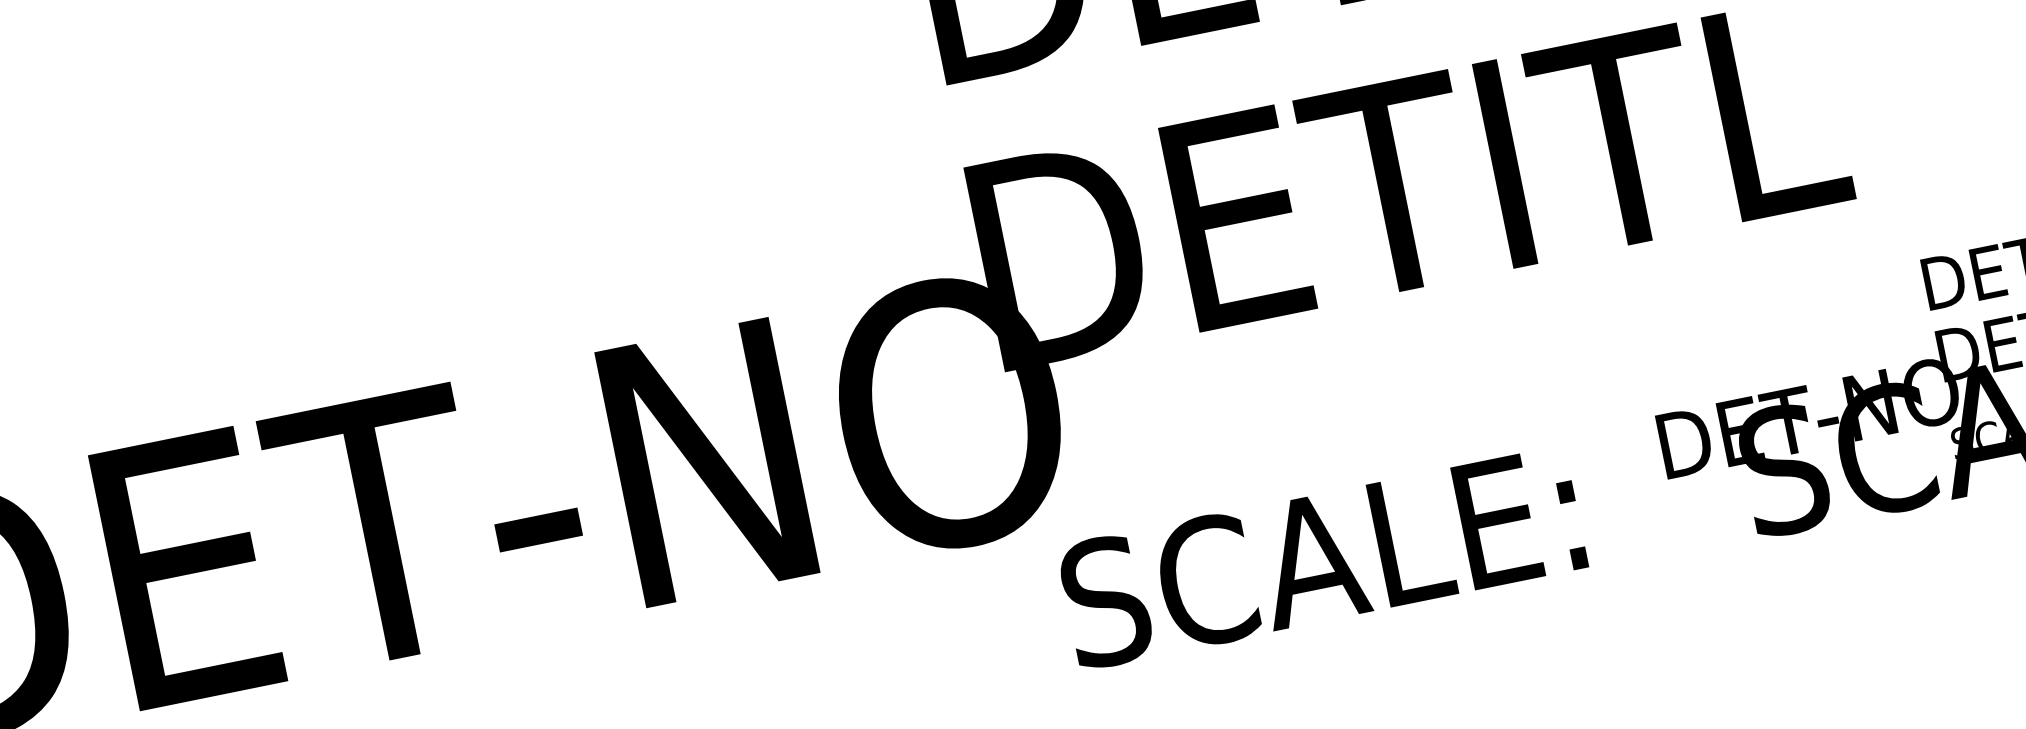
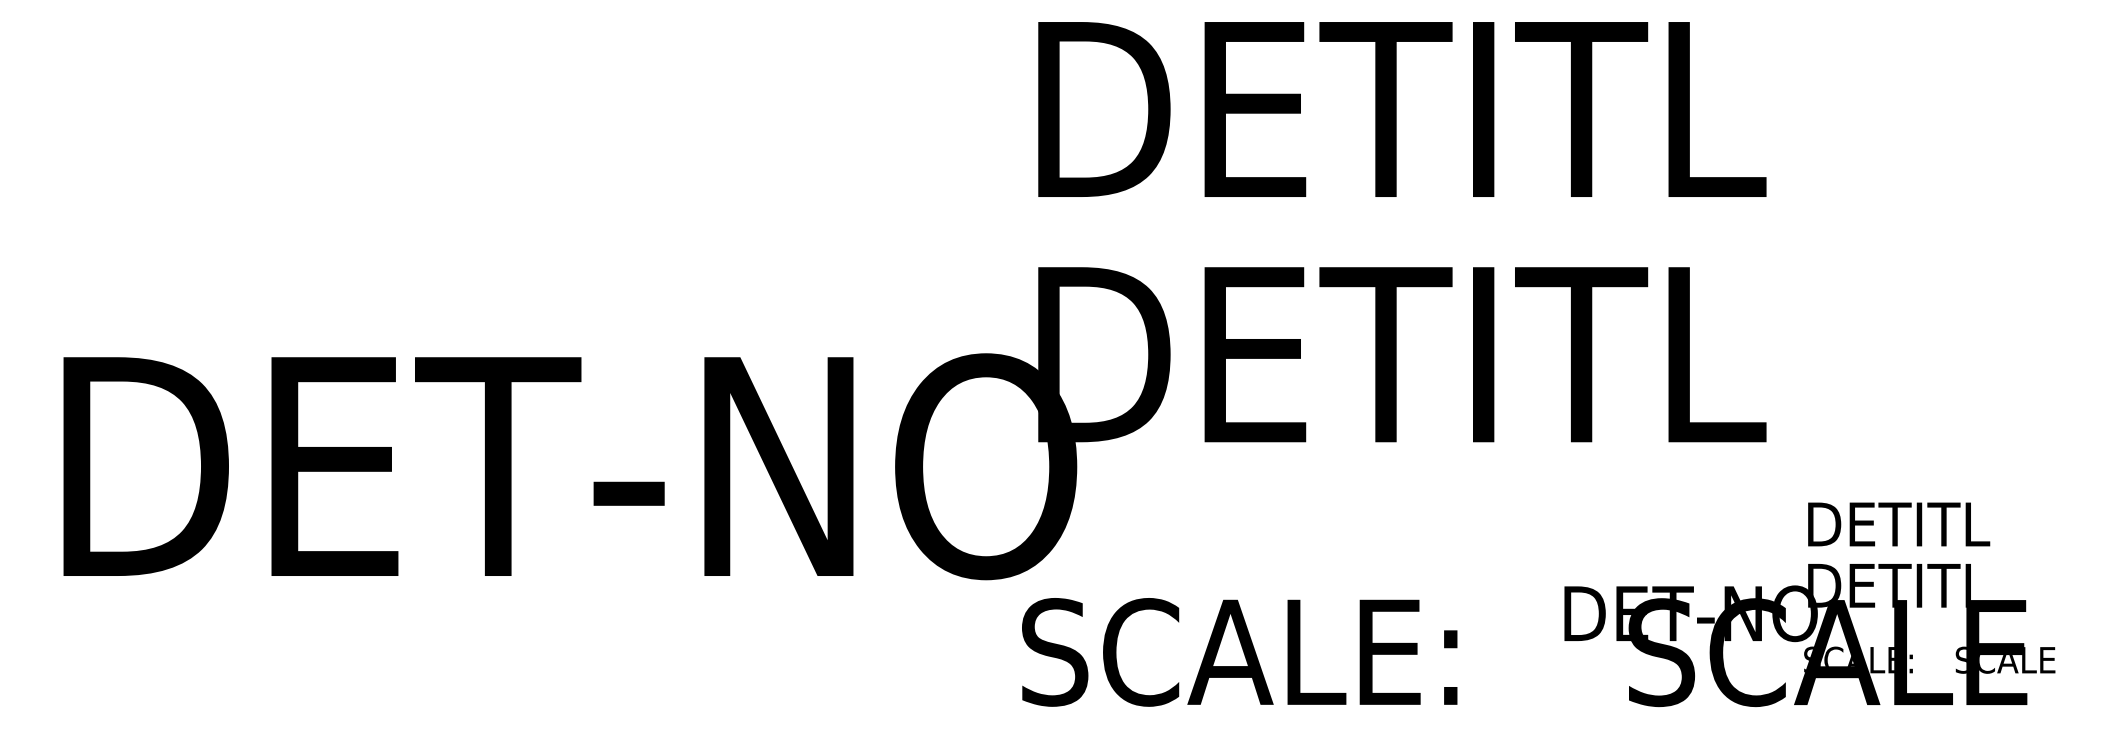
text: (1321, 557) -> (1239, 652), moved

